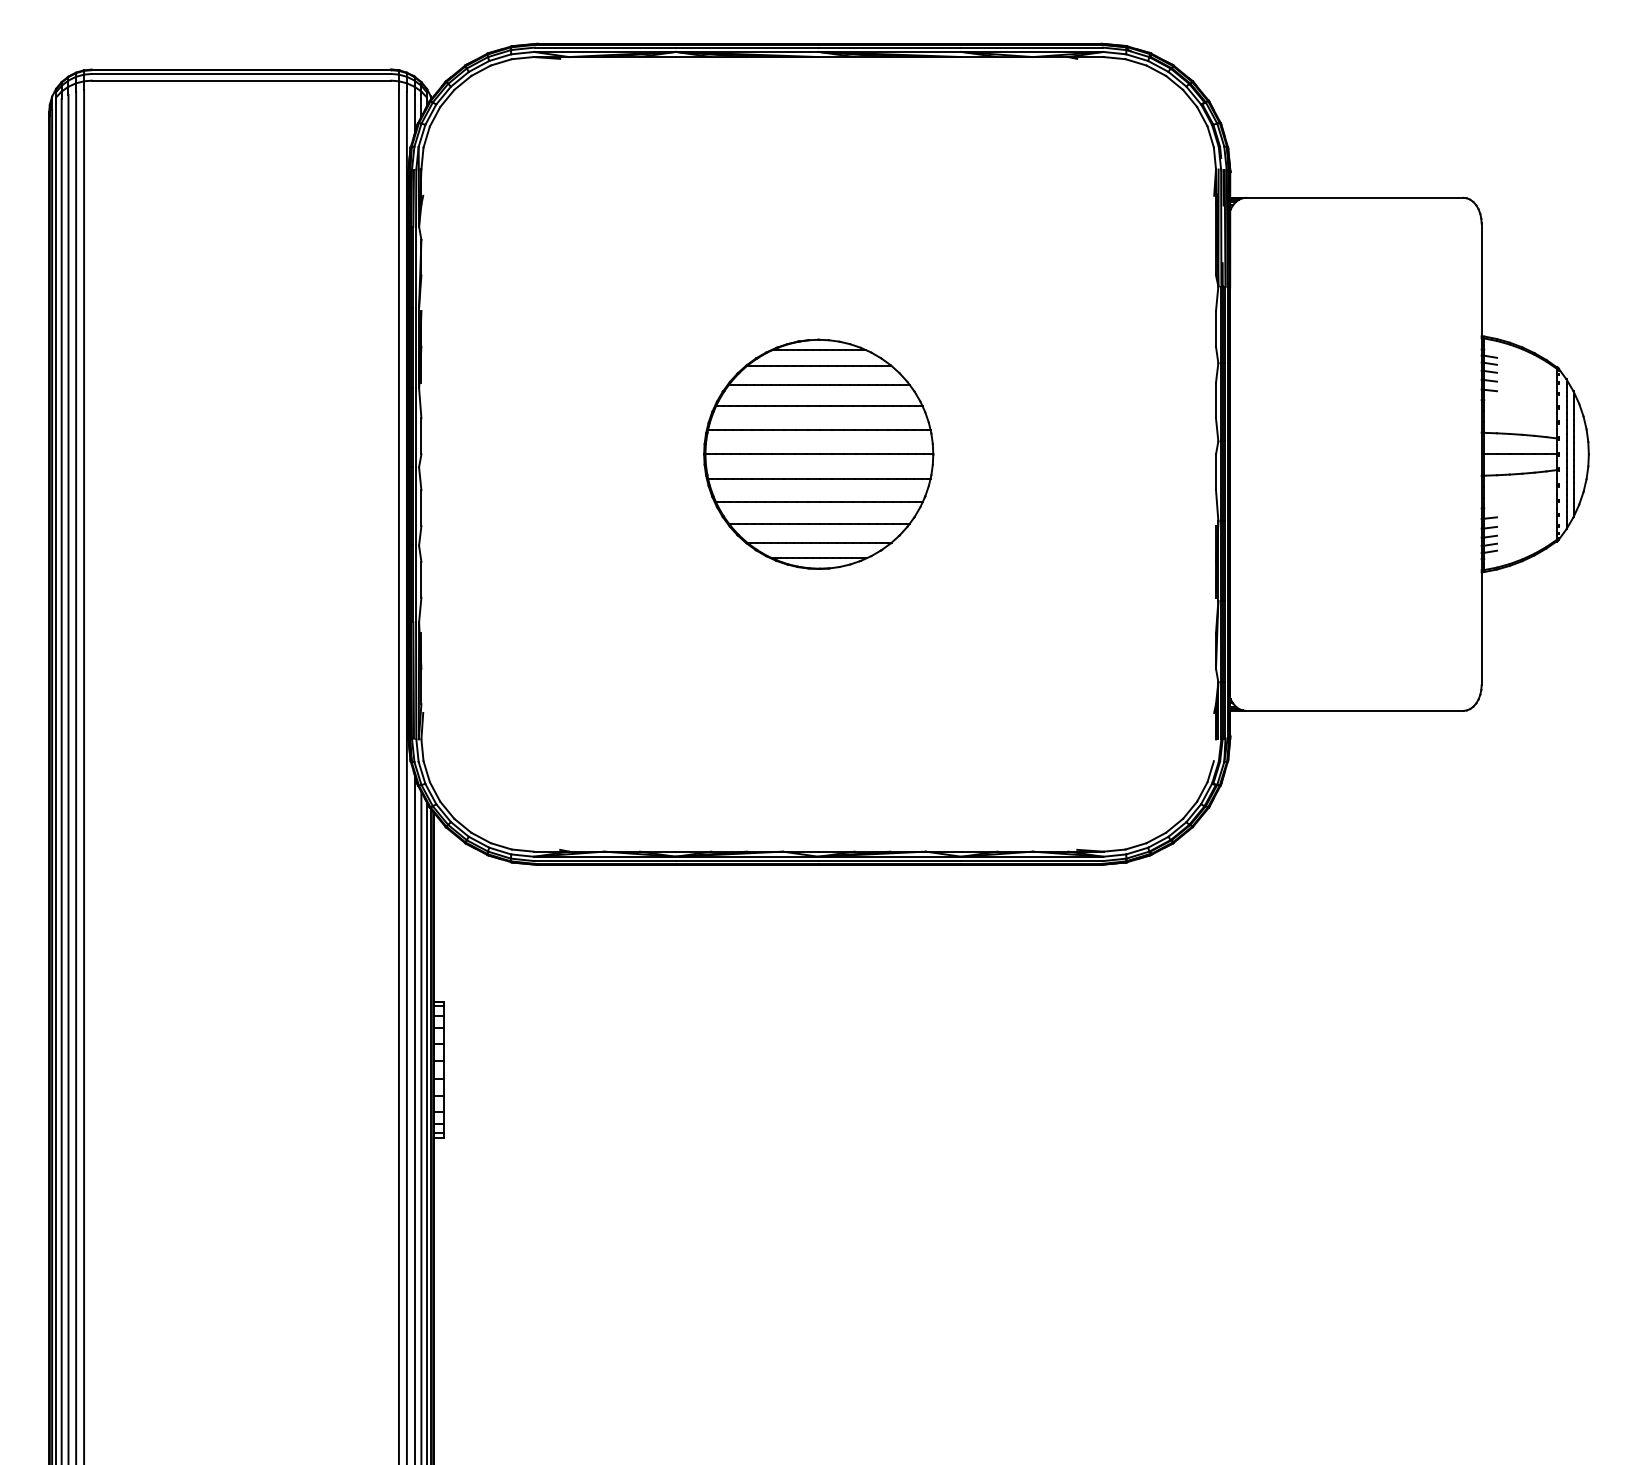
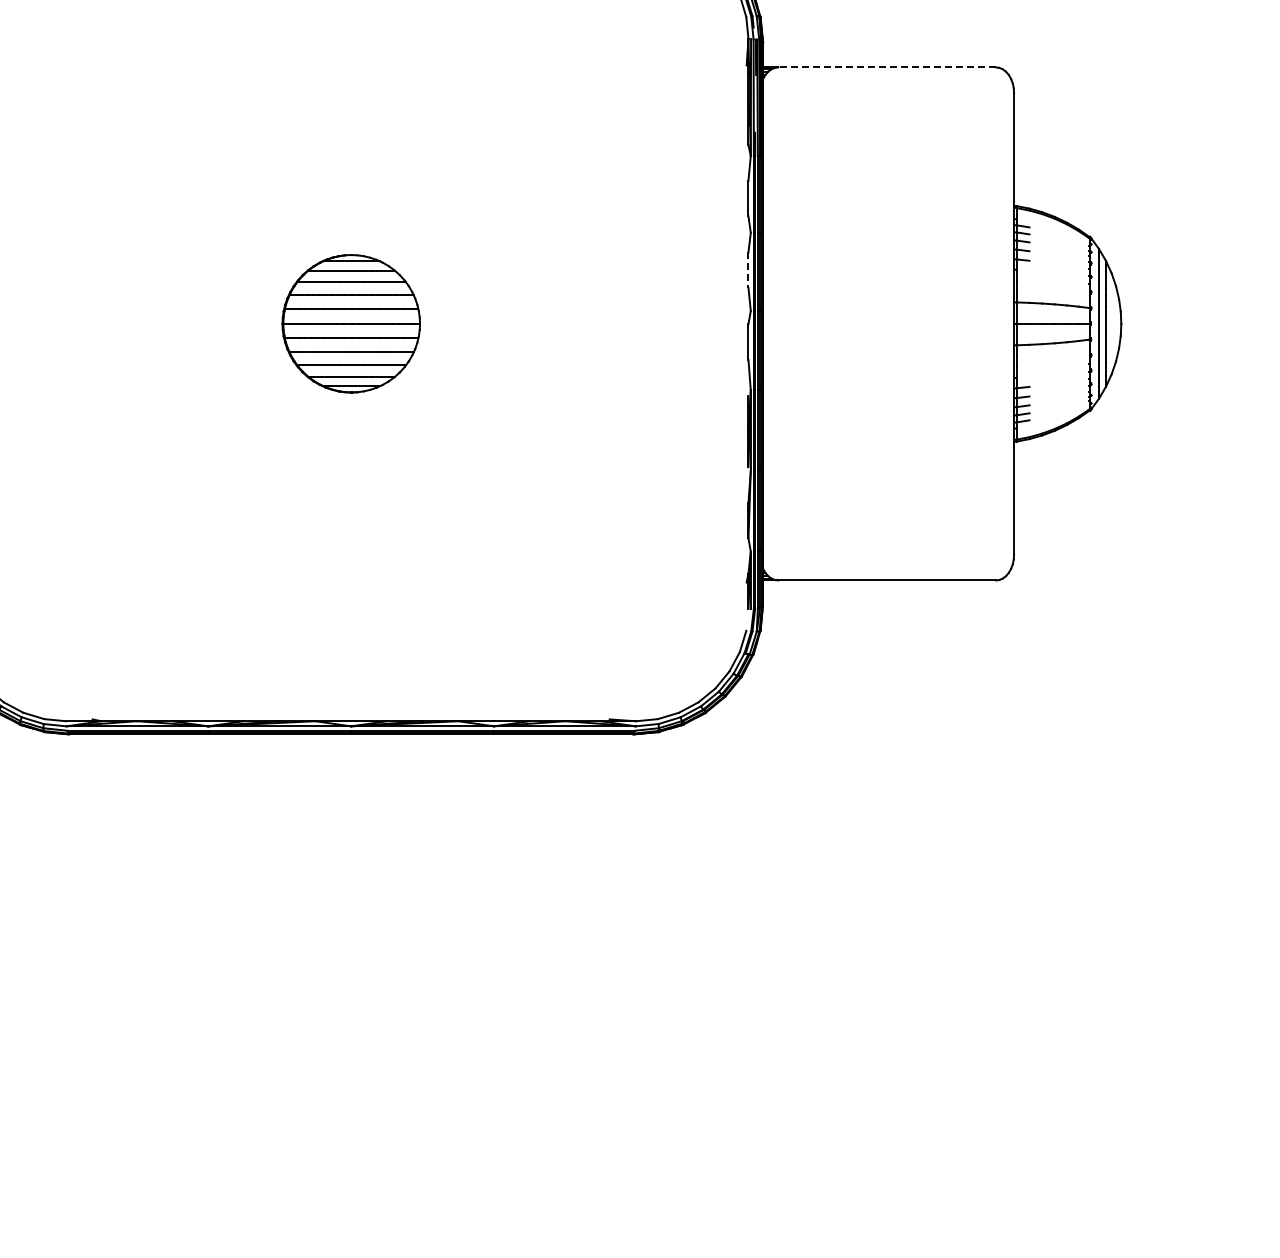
line: (1354, 197) -> (886, 67), solid -> dashed
line: (1216, 400) -> (748, 270), solid -> dashed
part: (818, 453) -> (350, 323), size x0.6

